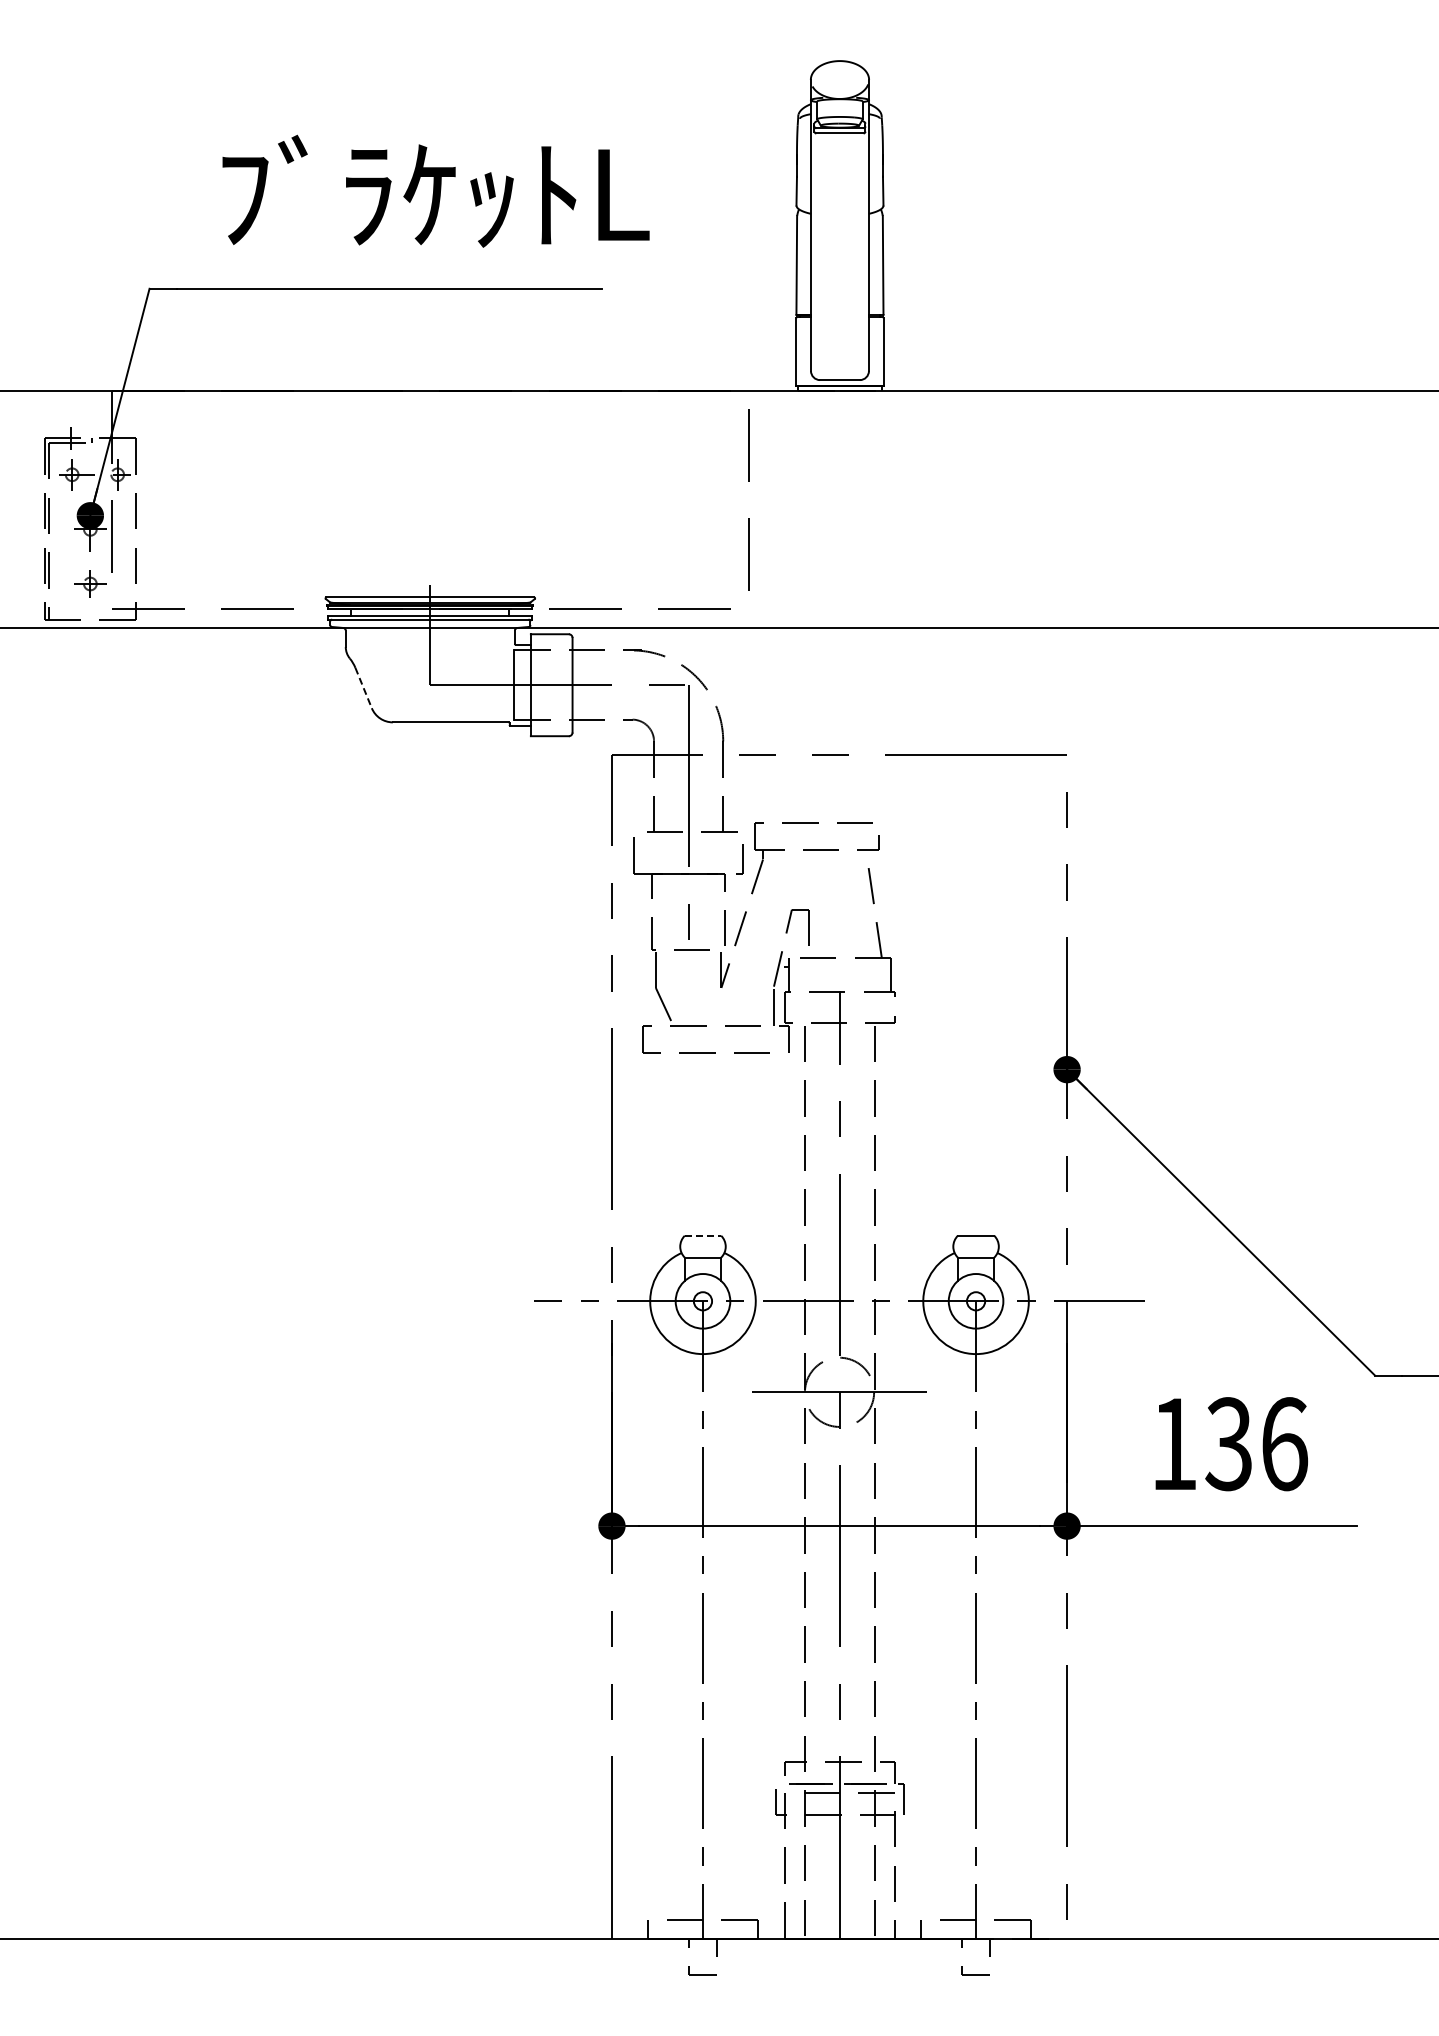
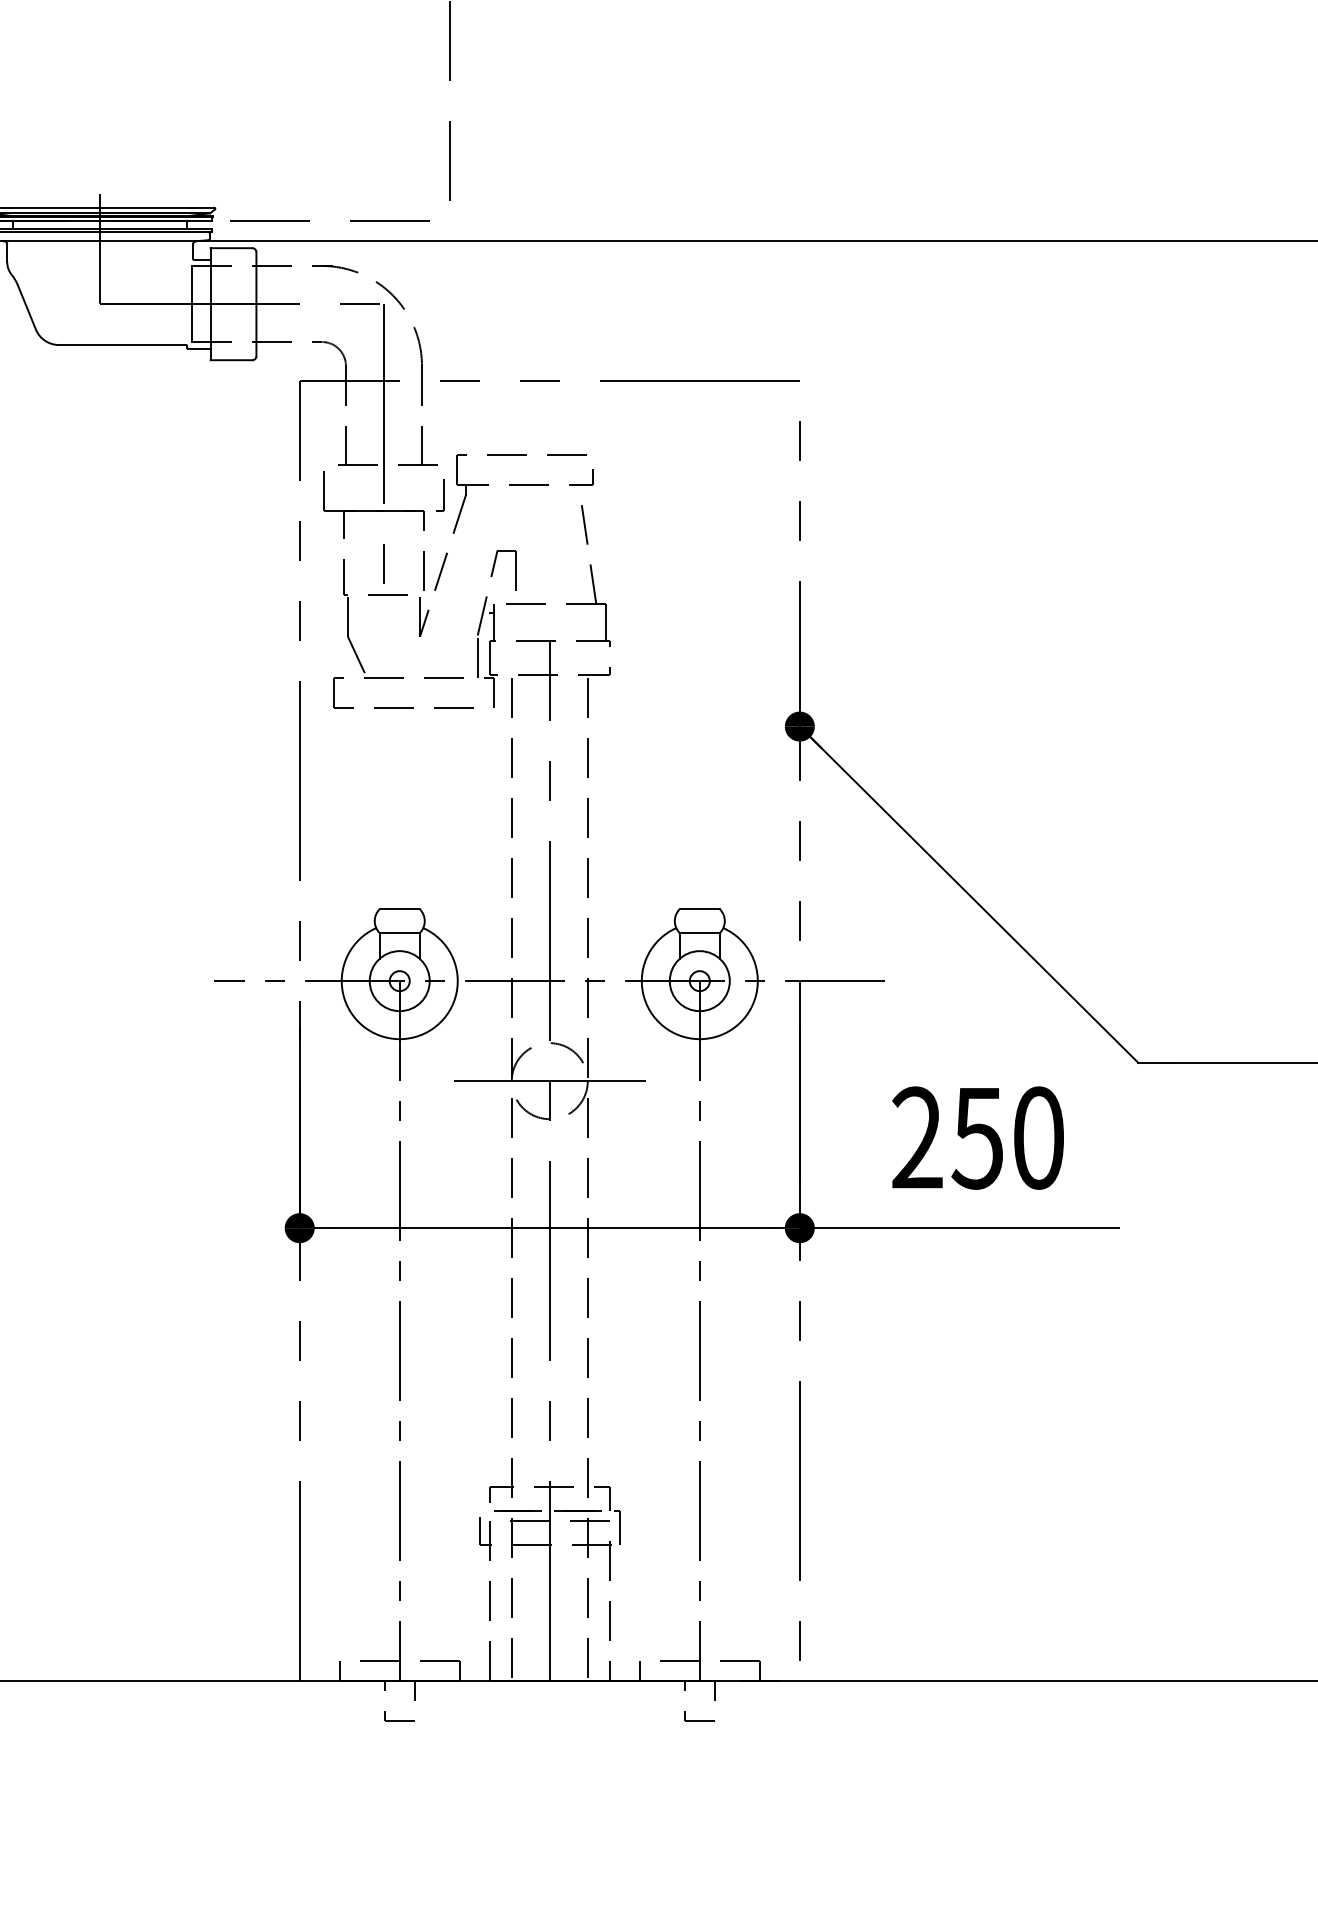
line: (363, 688) -> (26, 307), dashed -> solid
line: (703, 1235) -> (400, 908), dashed -> solid
text: (1229, 1444) -> (978, 1138), 136 -> 250

